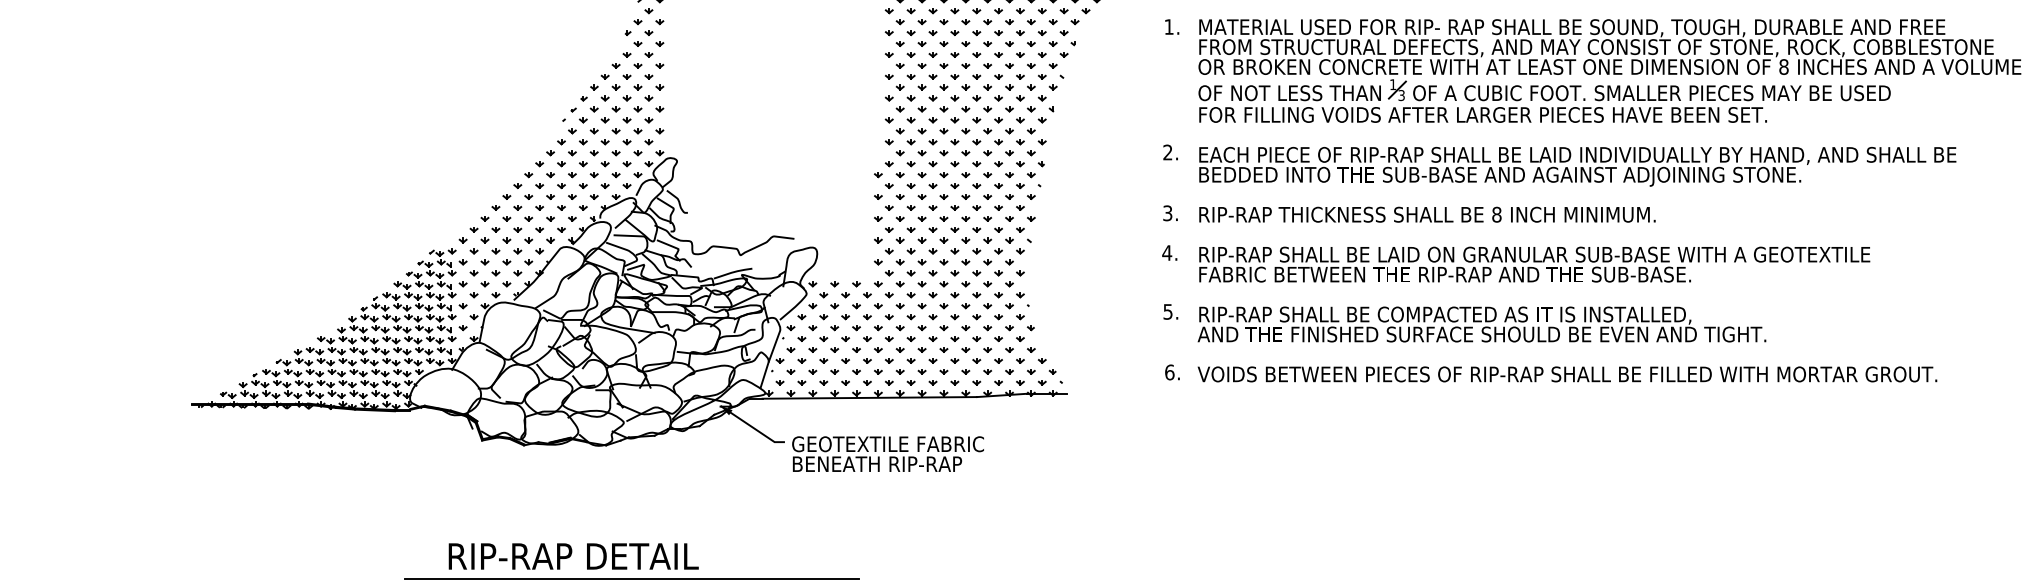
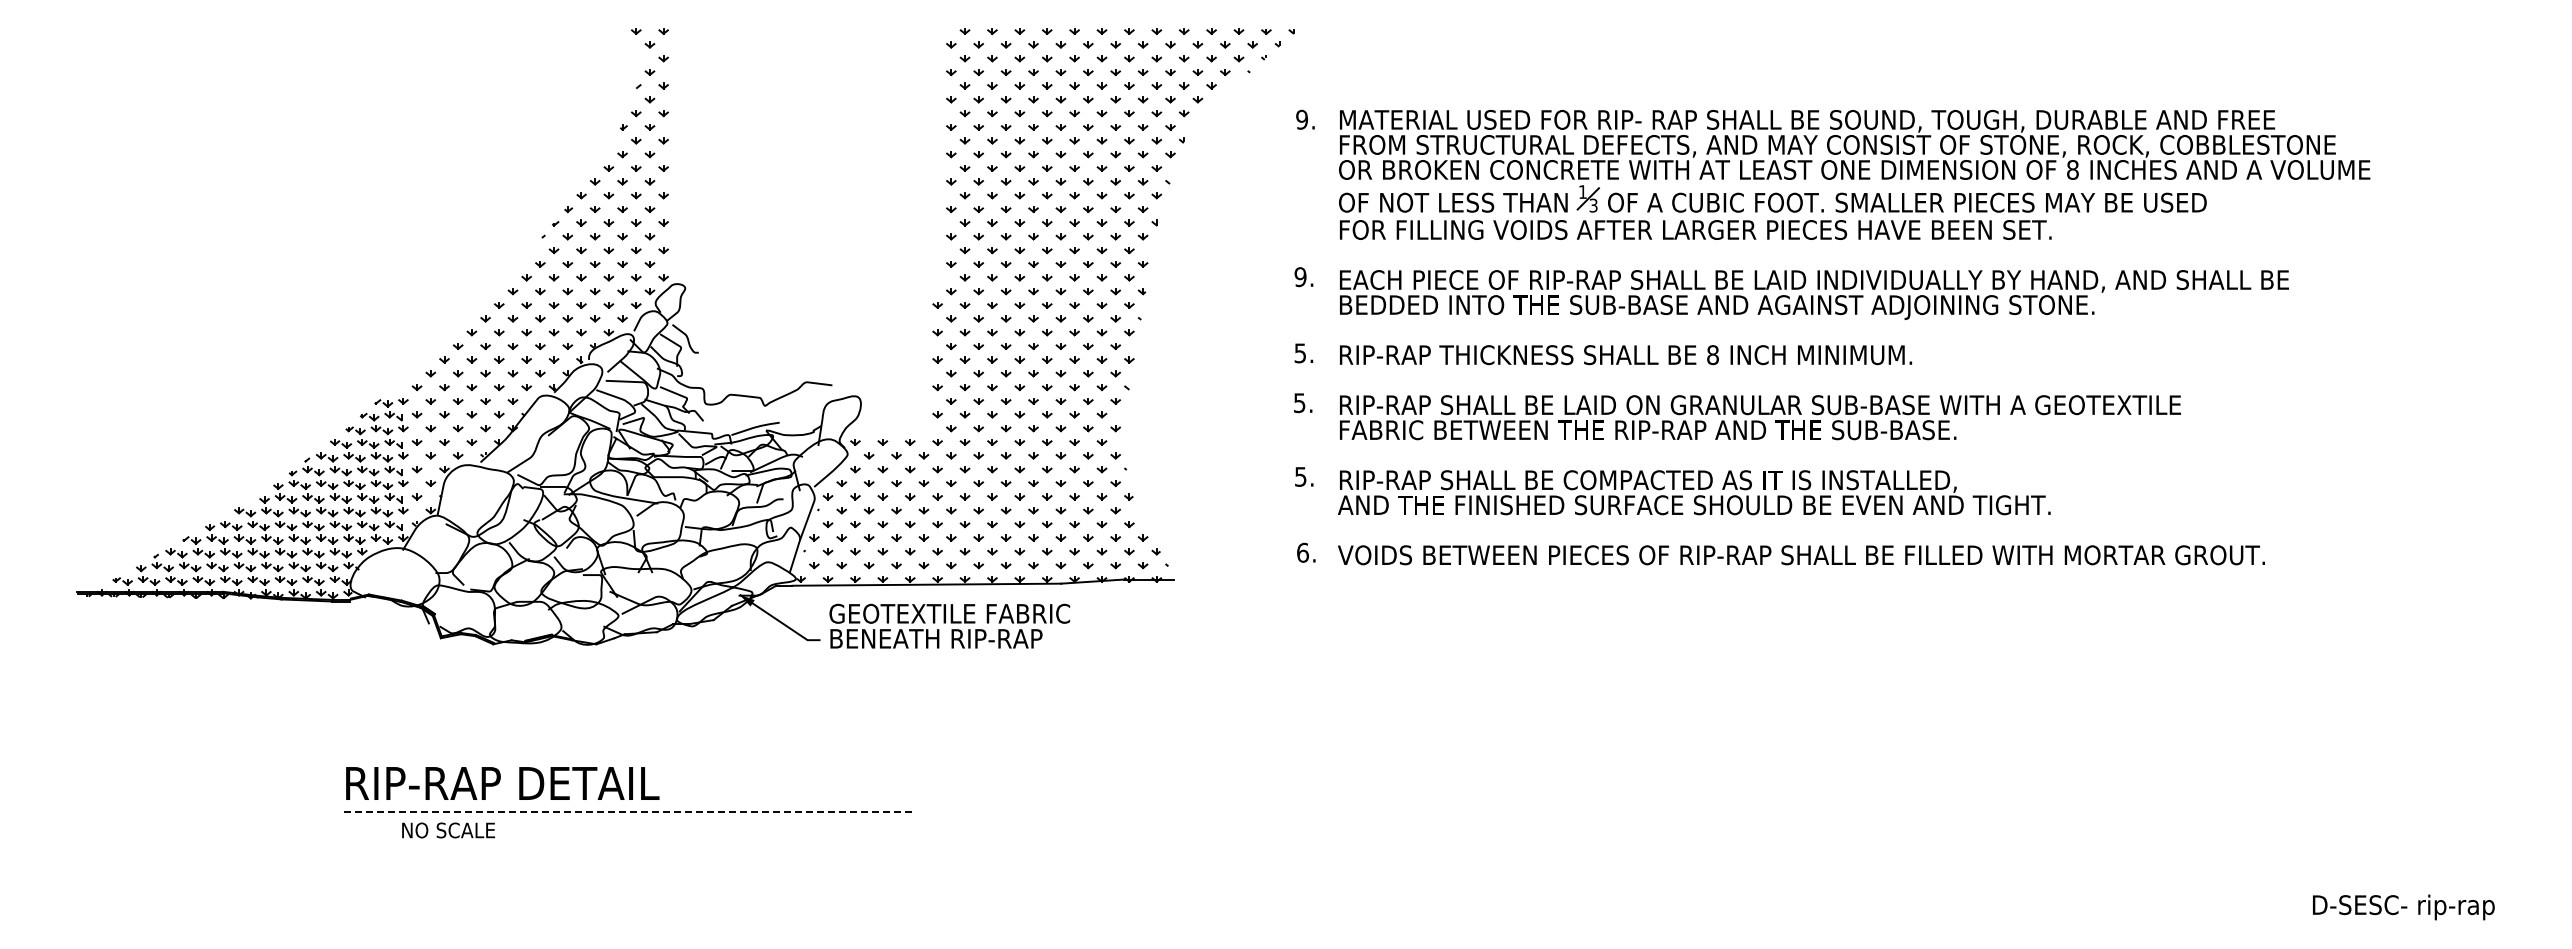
text: (1169, 26) -> (1302, 119), 1. -> 9.
text: (1167, 152) -> (1300, 277), 2. -> 9.
text: (1167, 212) -> (1300, 352), 3. -> 5.
text: (1167, 253) -> (1299, 403), 4. -> 5.
text: (887, 453) -> (949, 625), moved
text: (573, 556) -> (502, 783), moved
line: (631, 578) -> (628, 811), solid -> dashed

